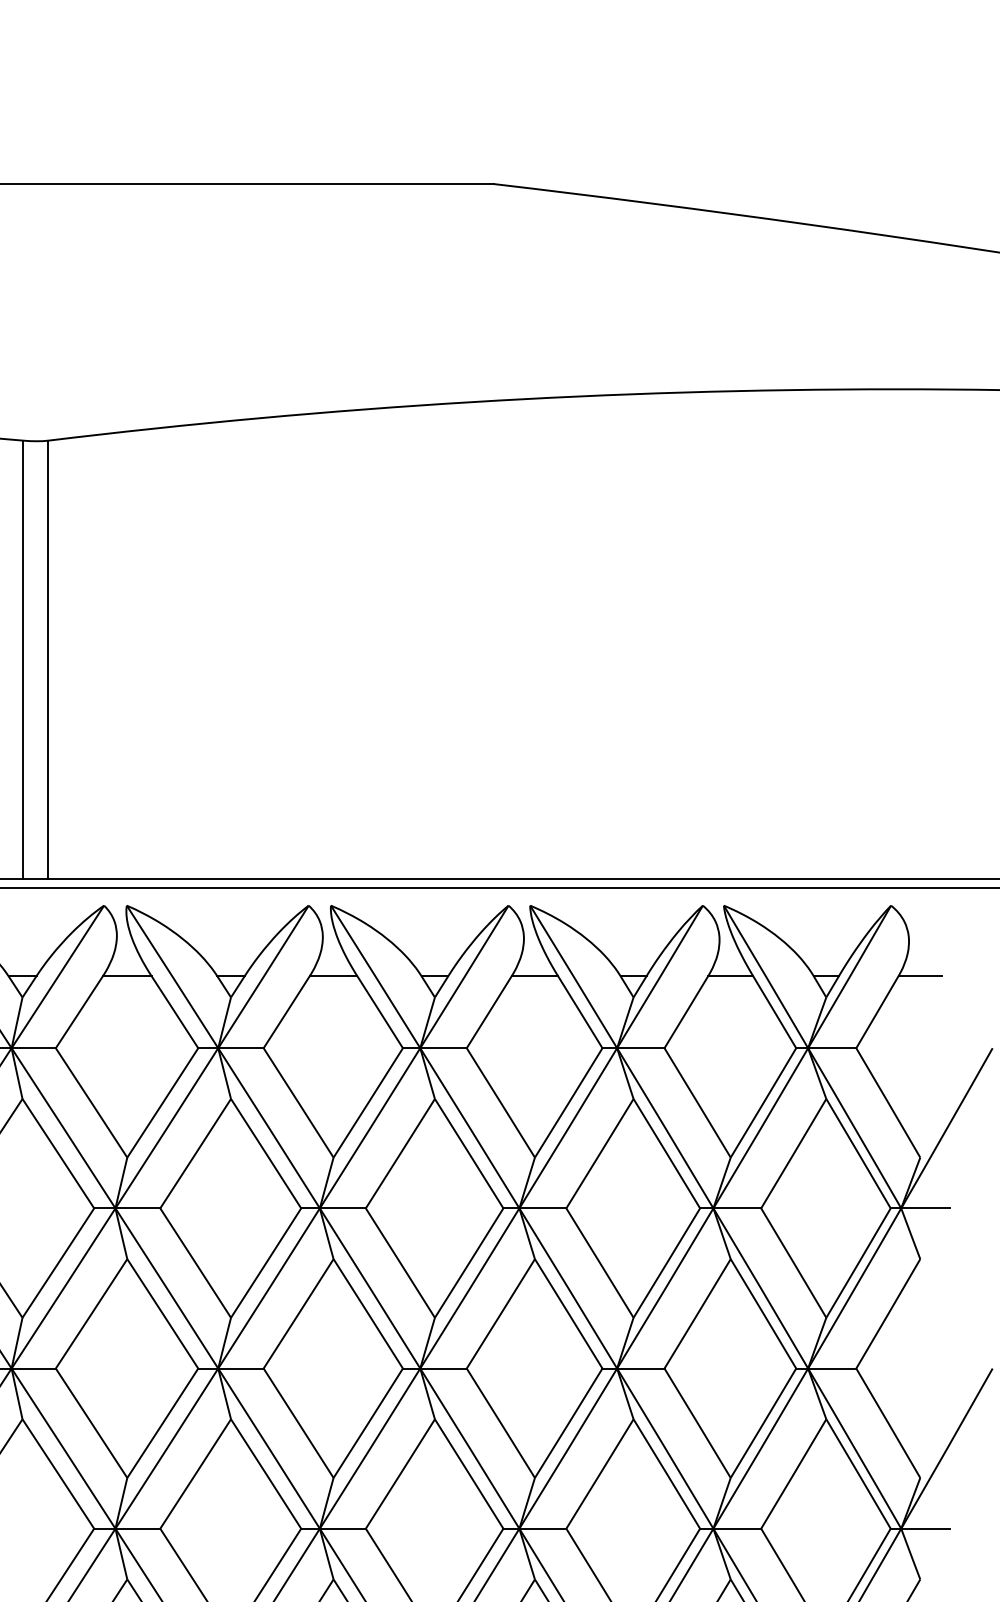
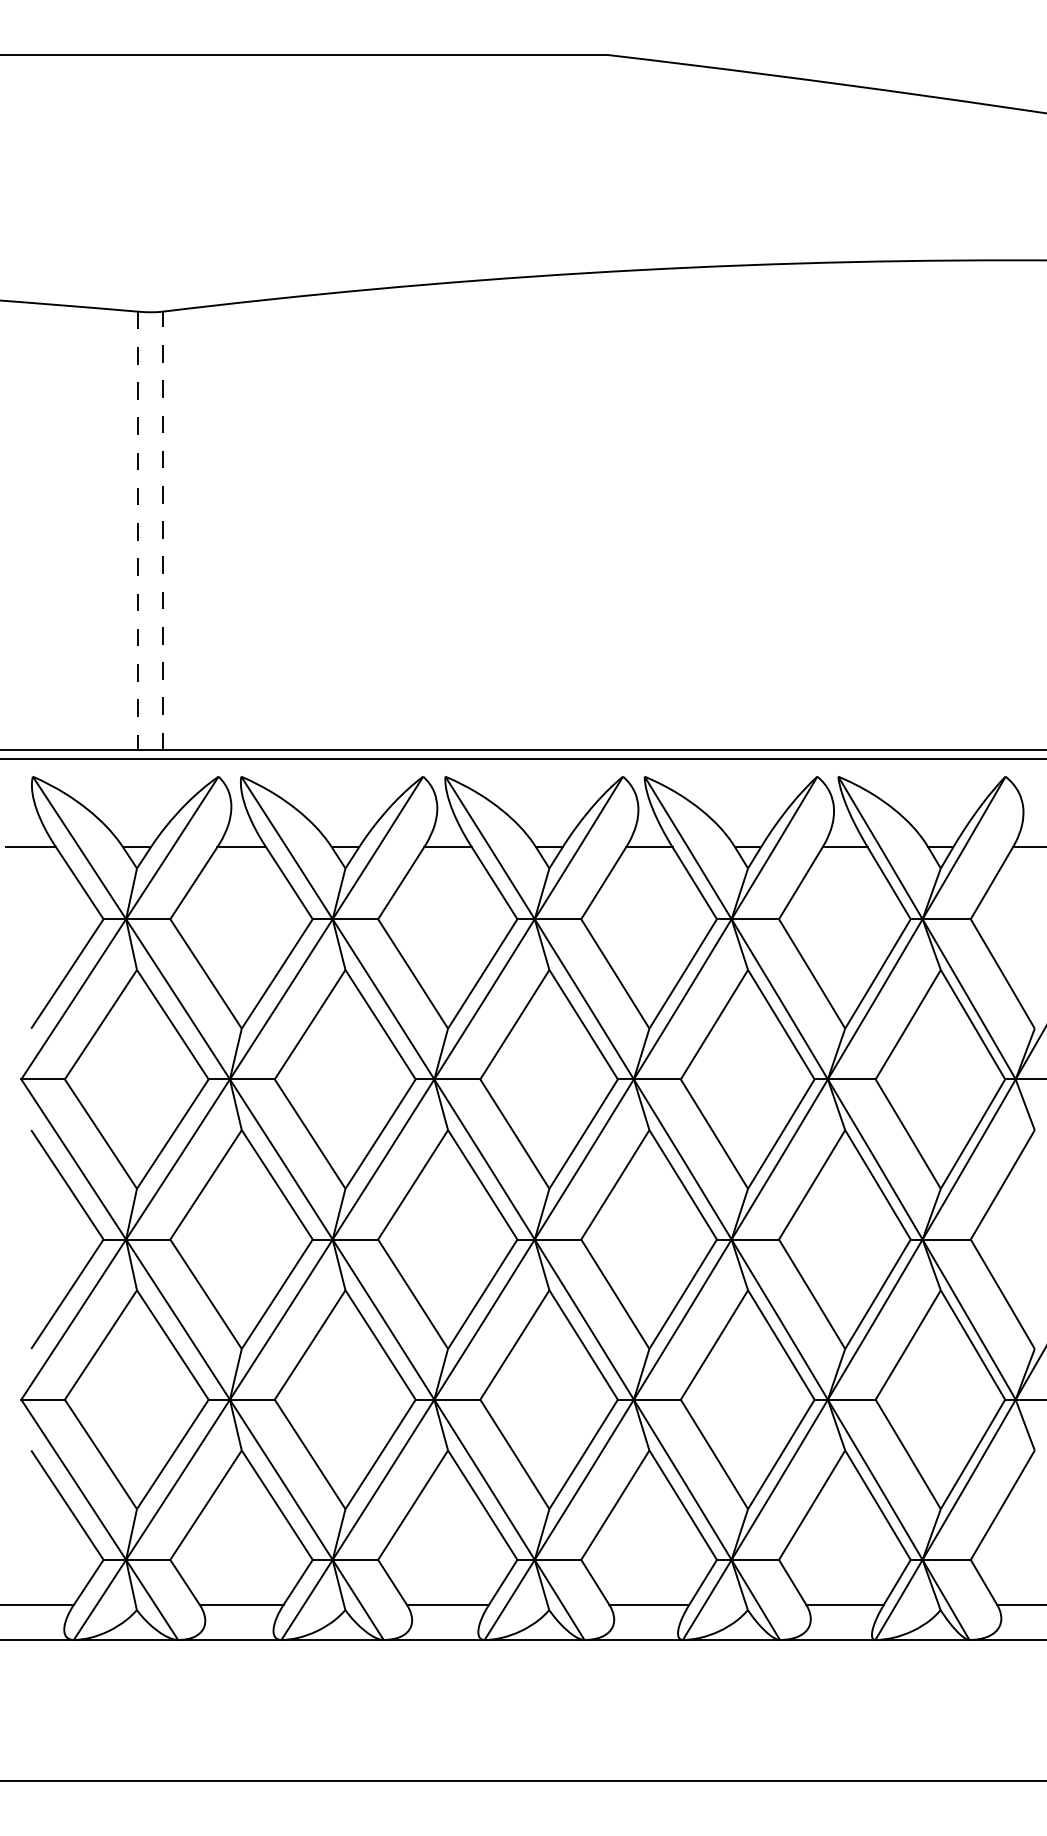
line: (48, 659) -> (162, 530), solid -> dashed
line: (23, 660) -> (137, 531), solid -> dashed

